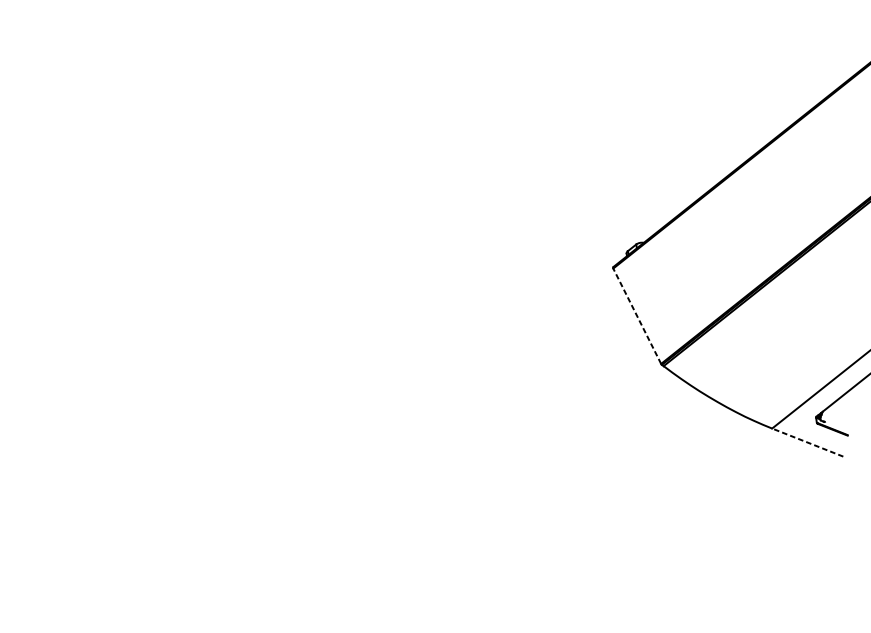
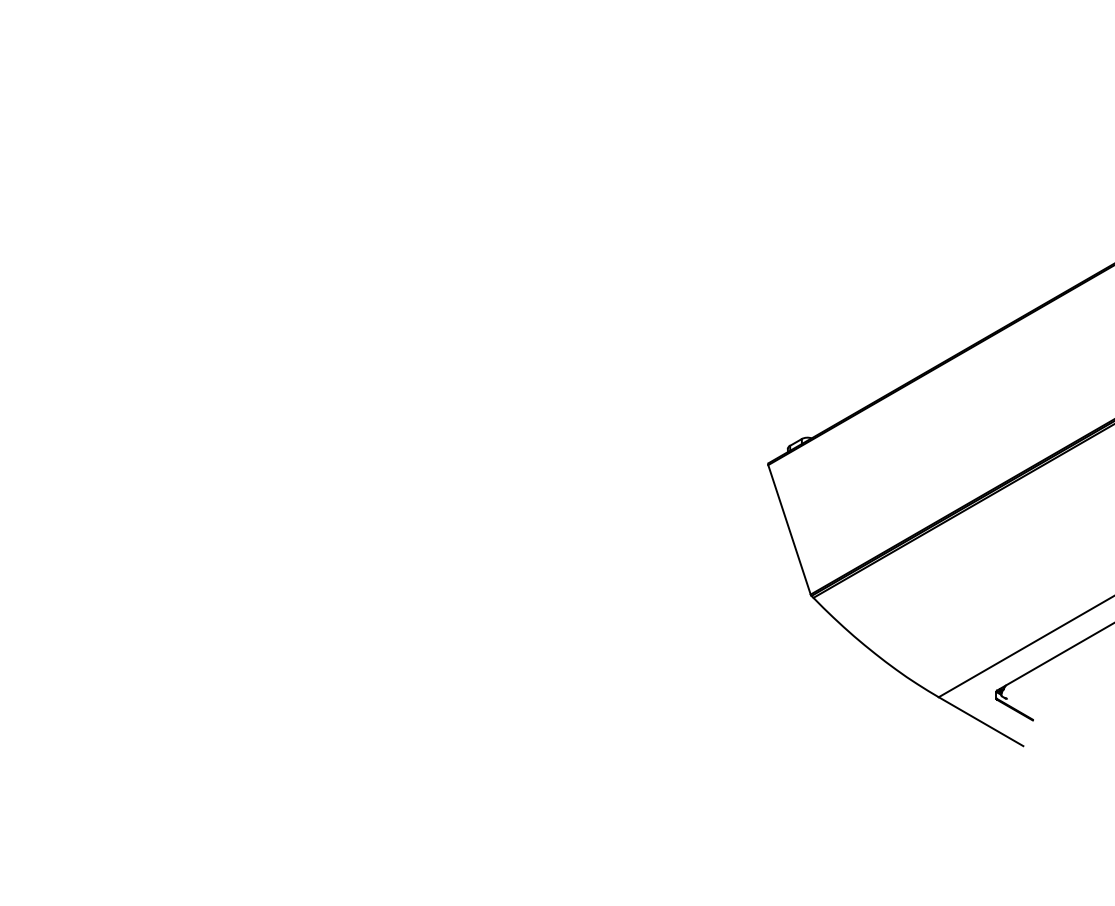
line: (637, 315) -> (789, 529), dashed -> solid
line: (808, 442) -> (981, 721), dashed -> solid

